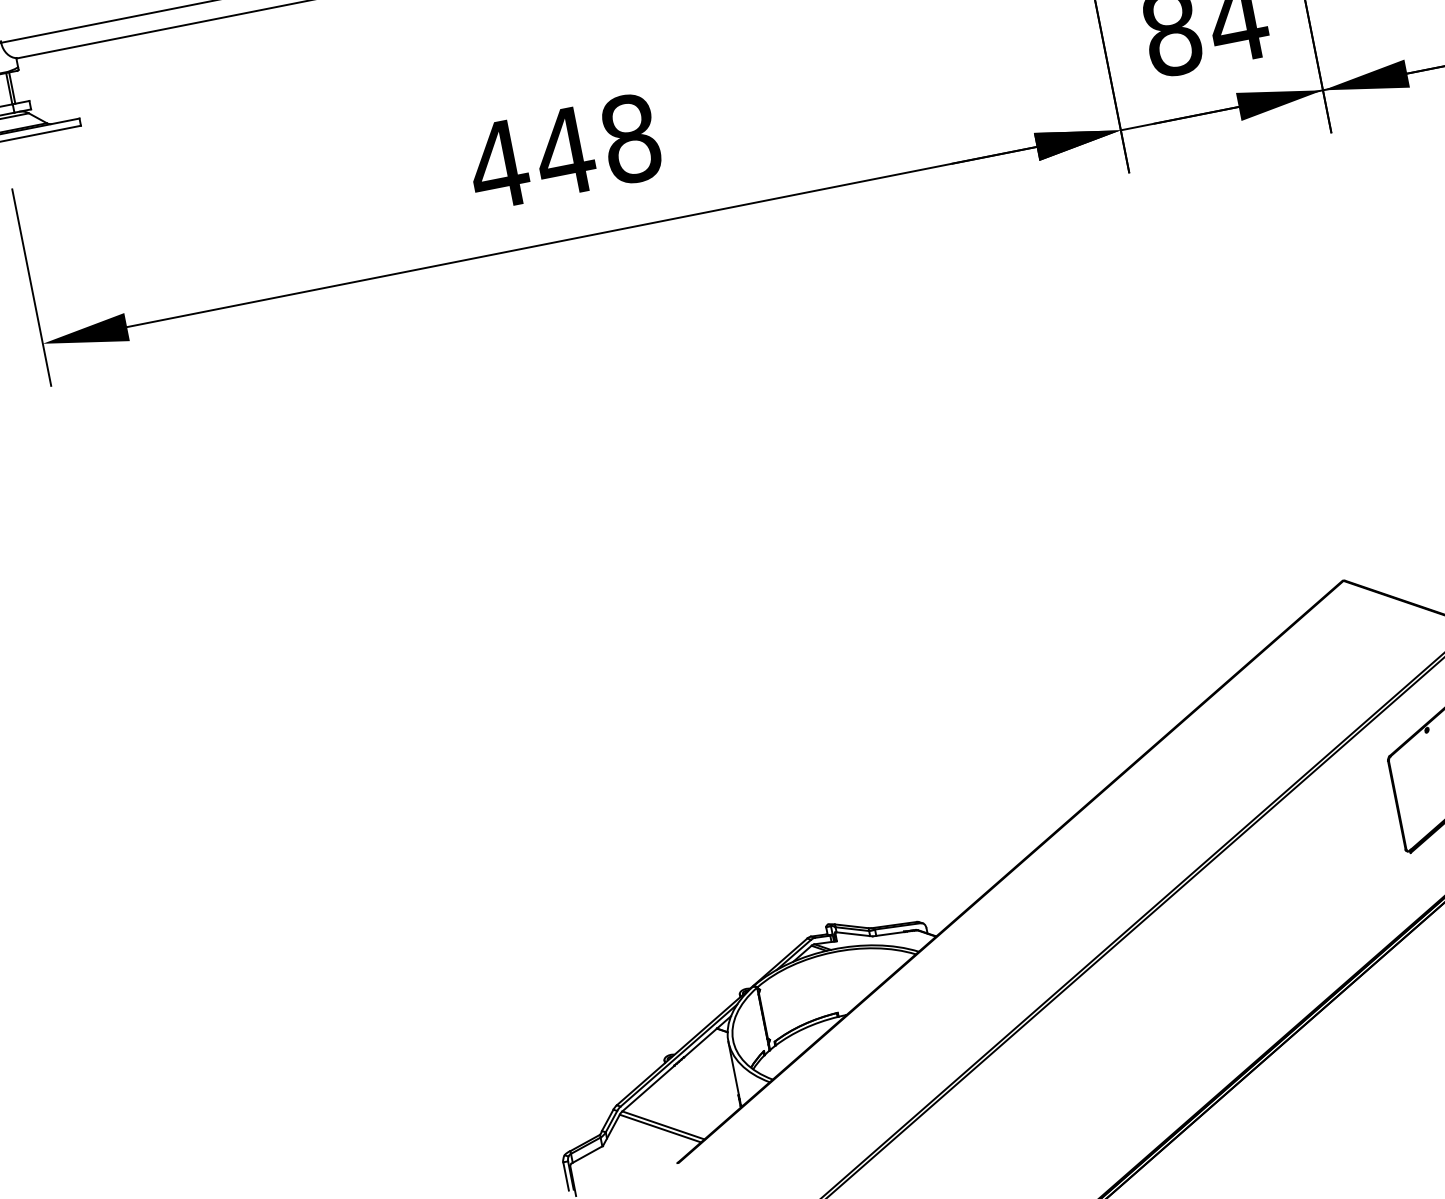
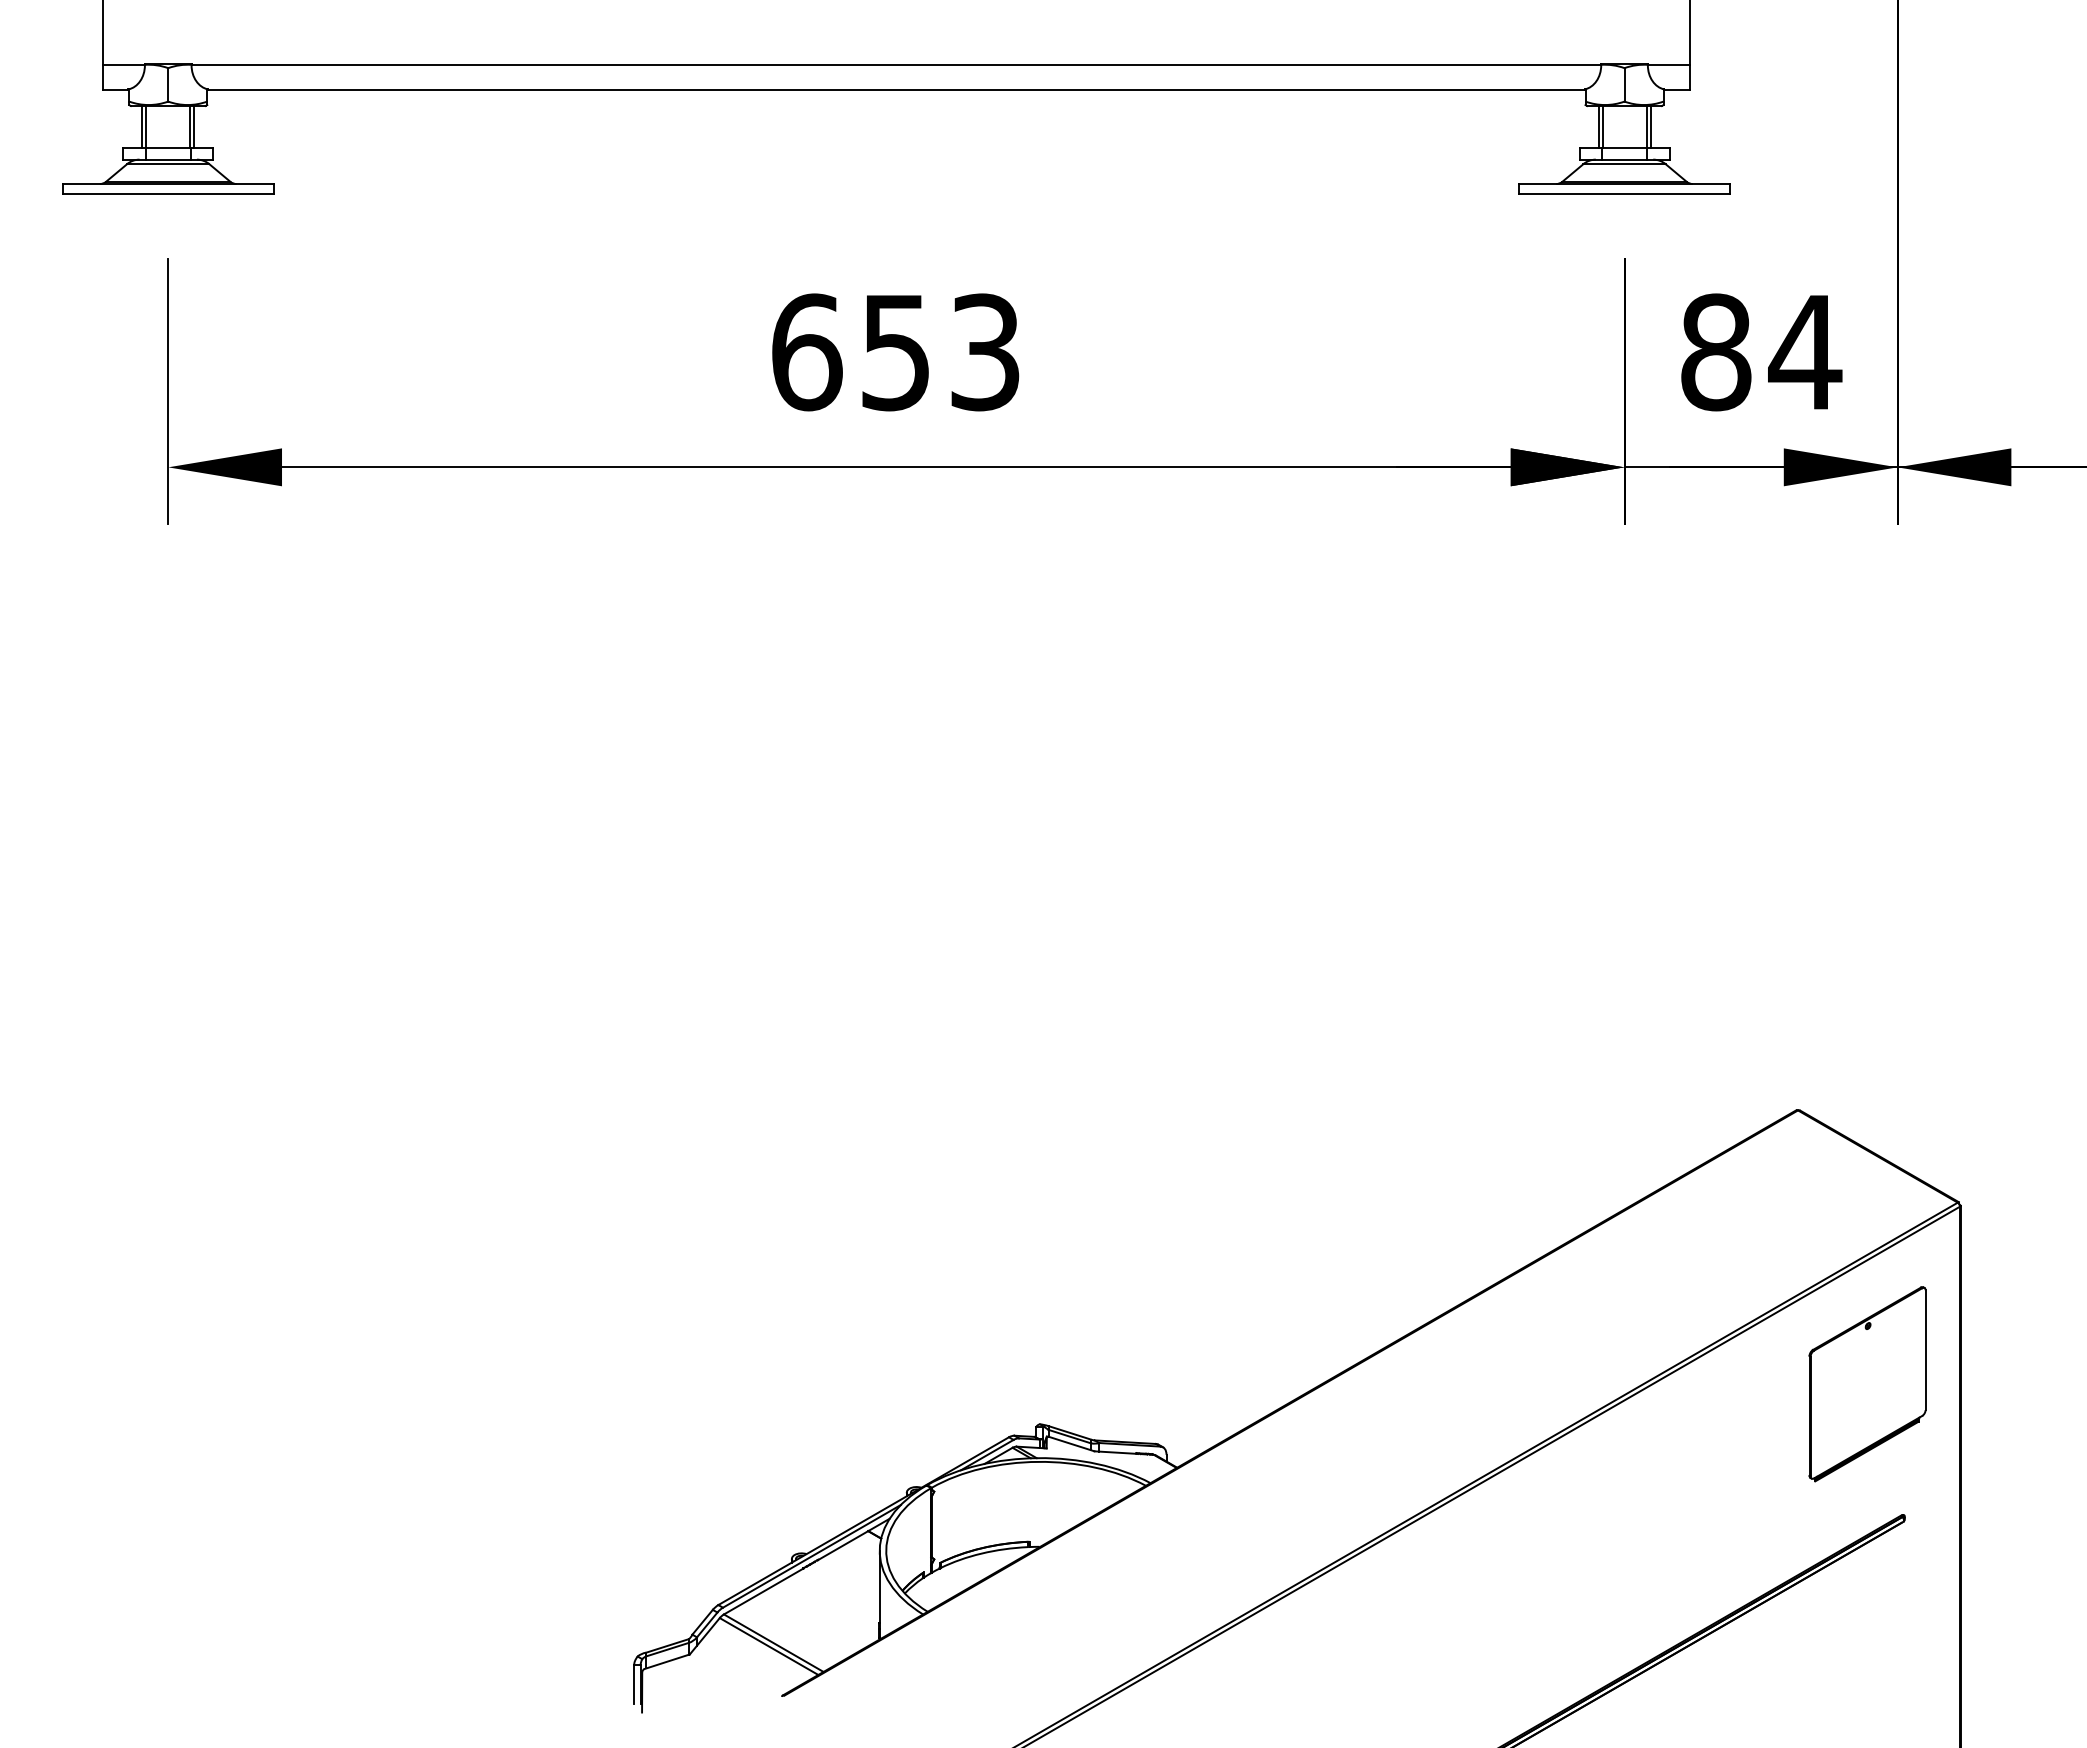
text: (563, 152) -> (894, 352), 448 -> 653

